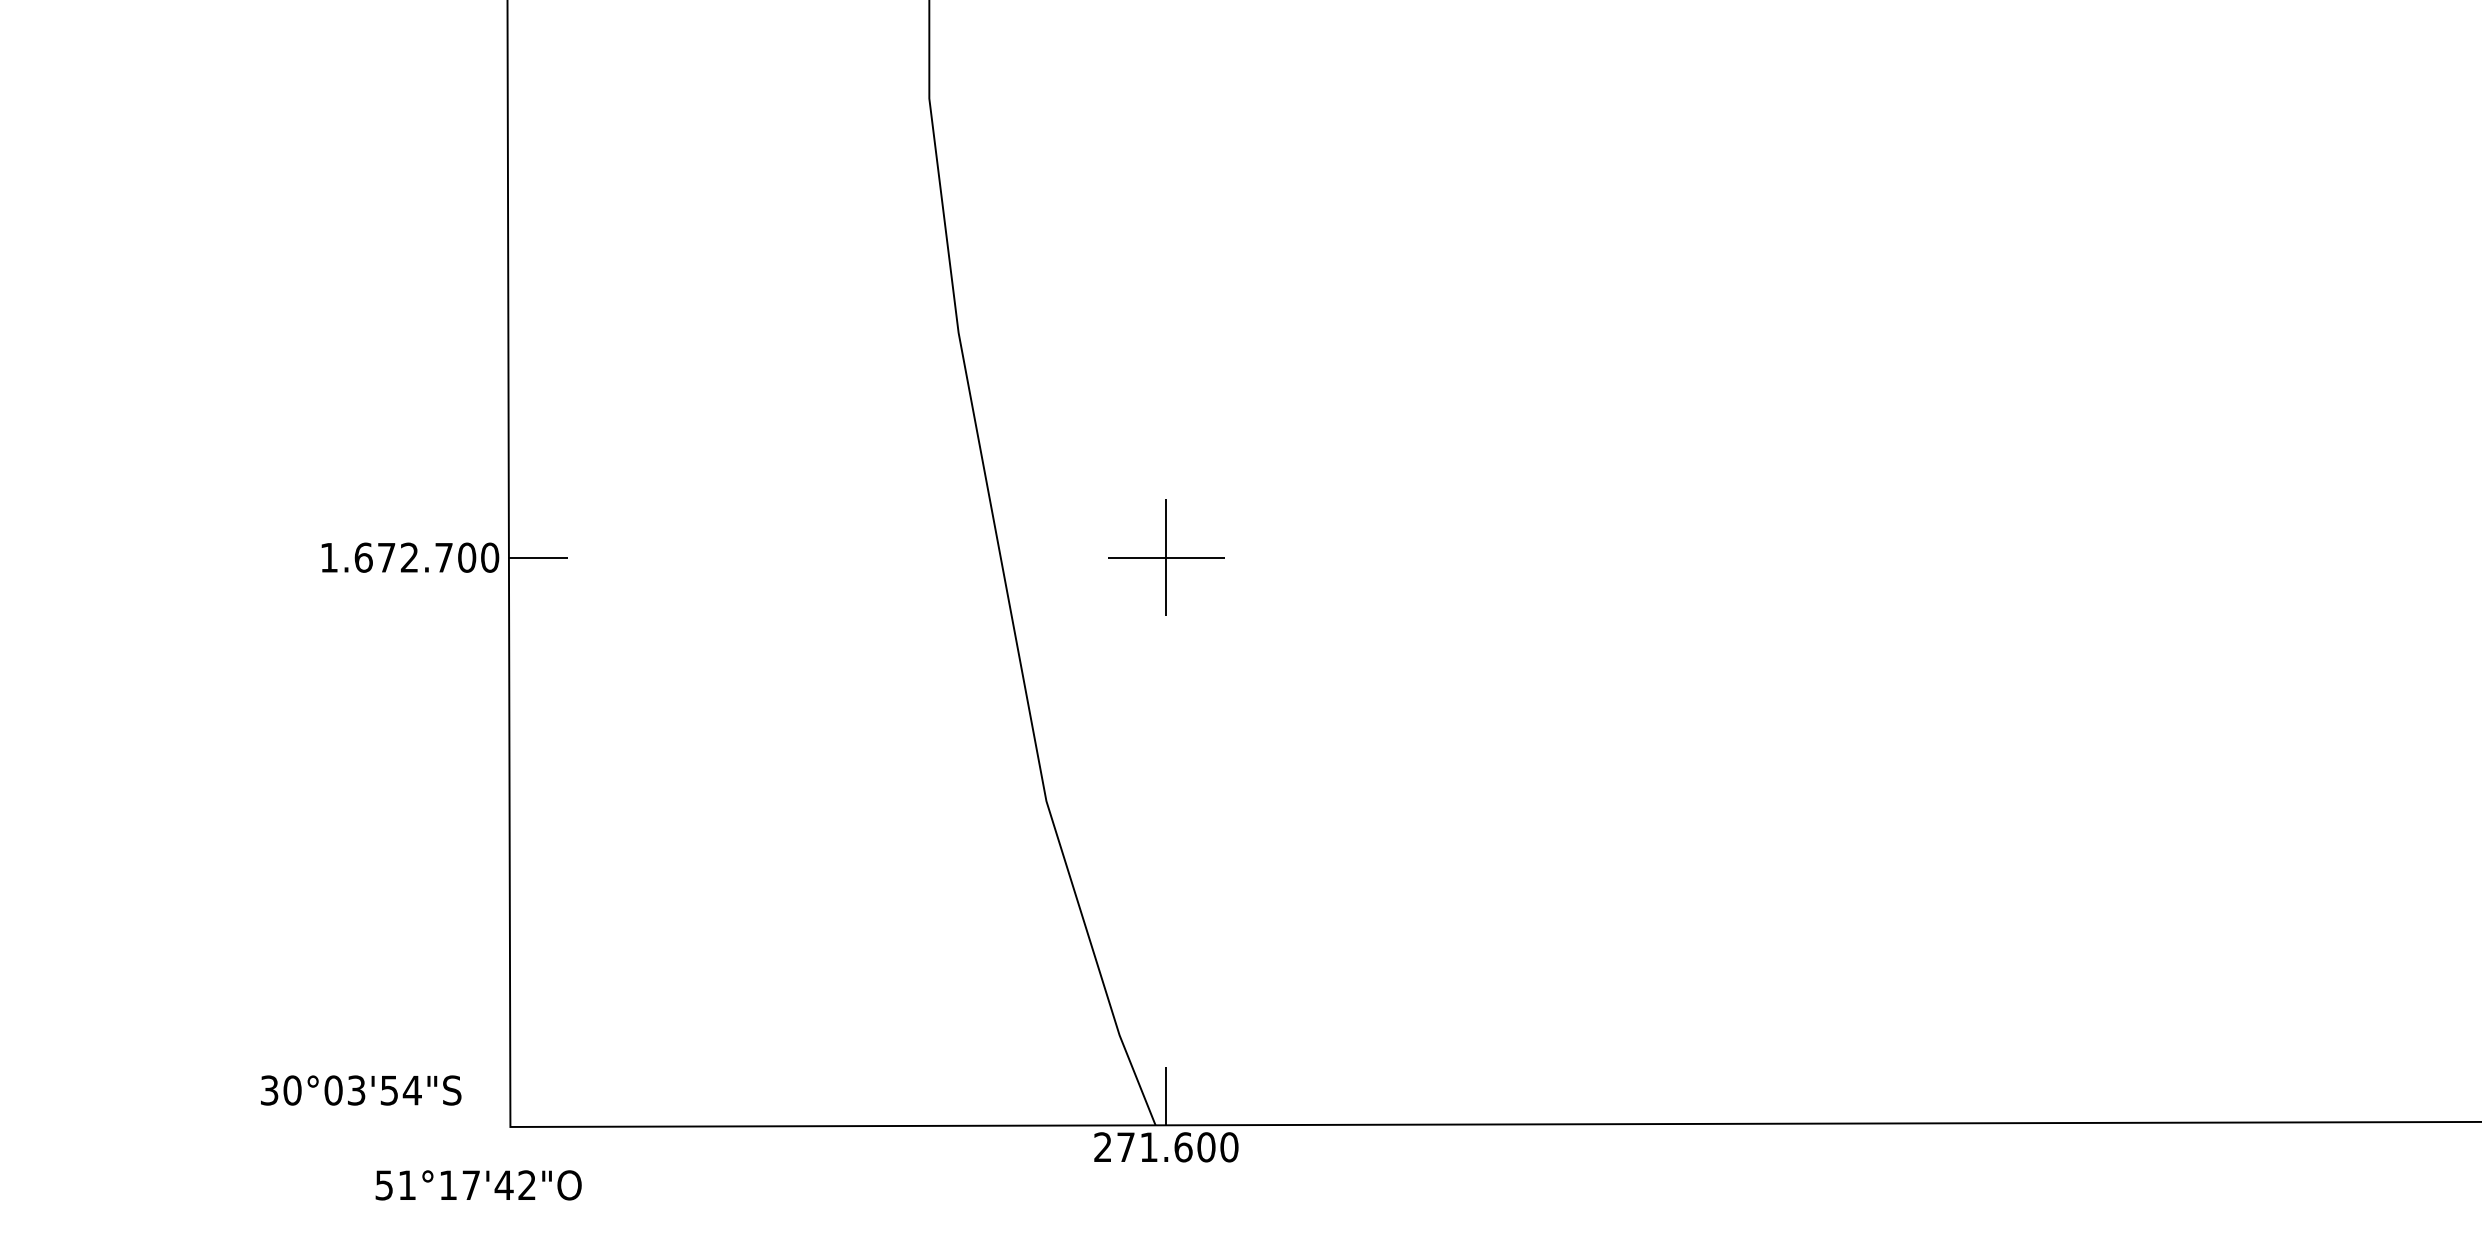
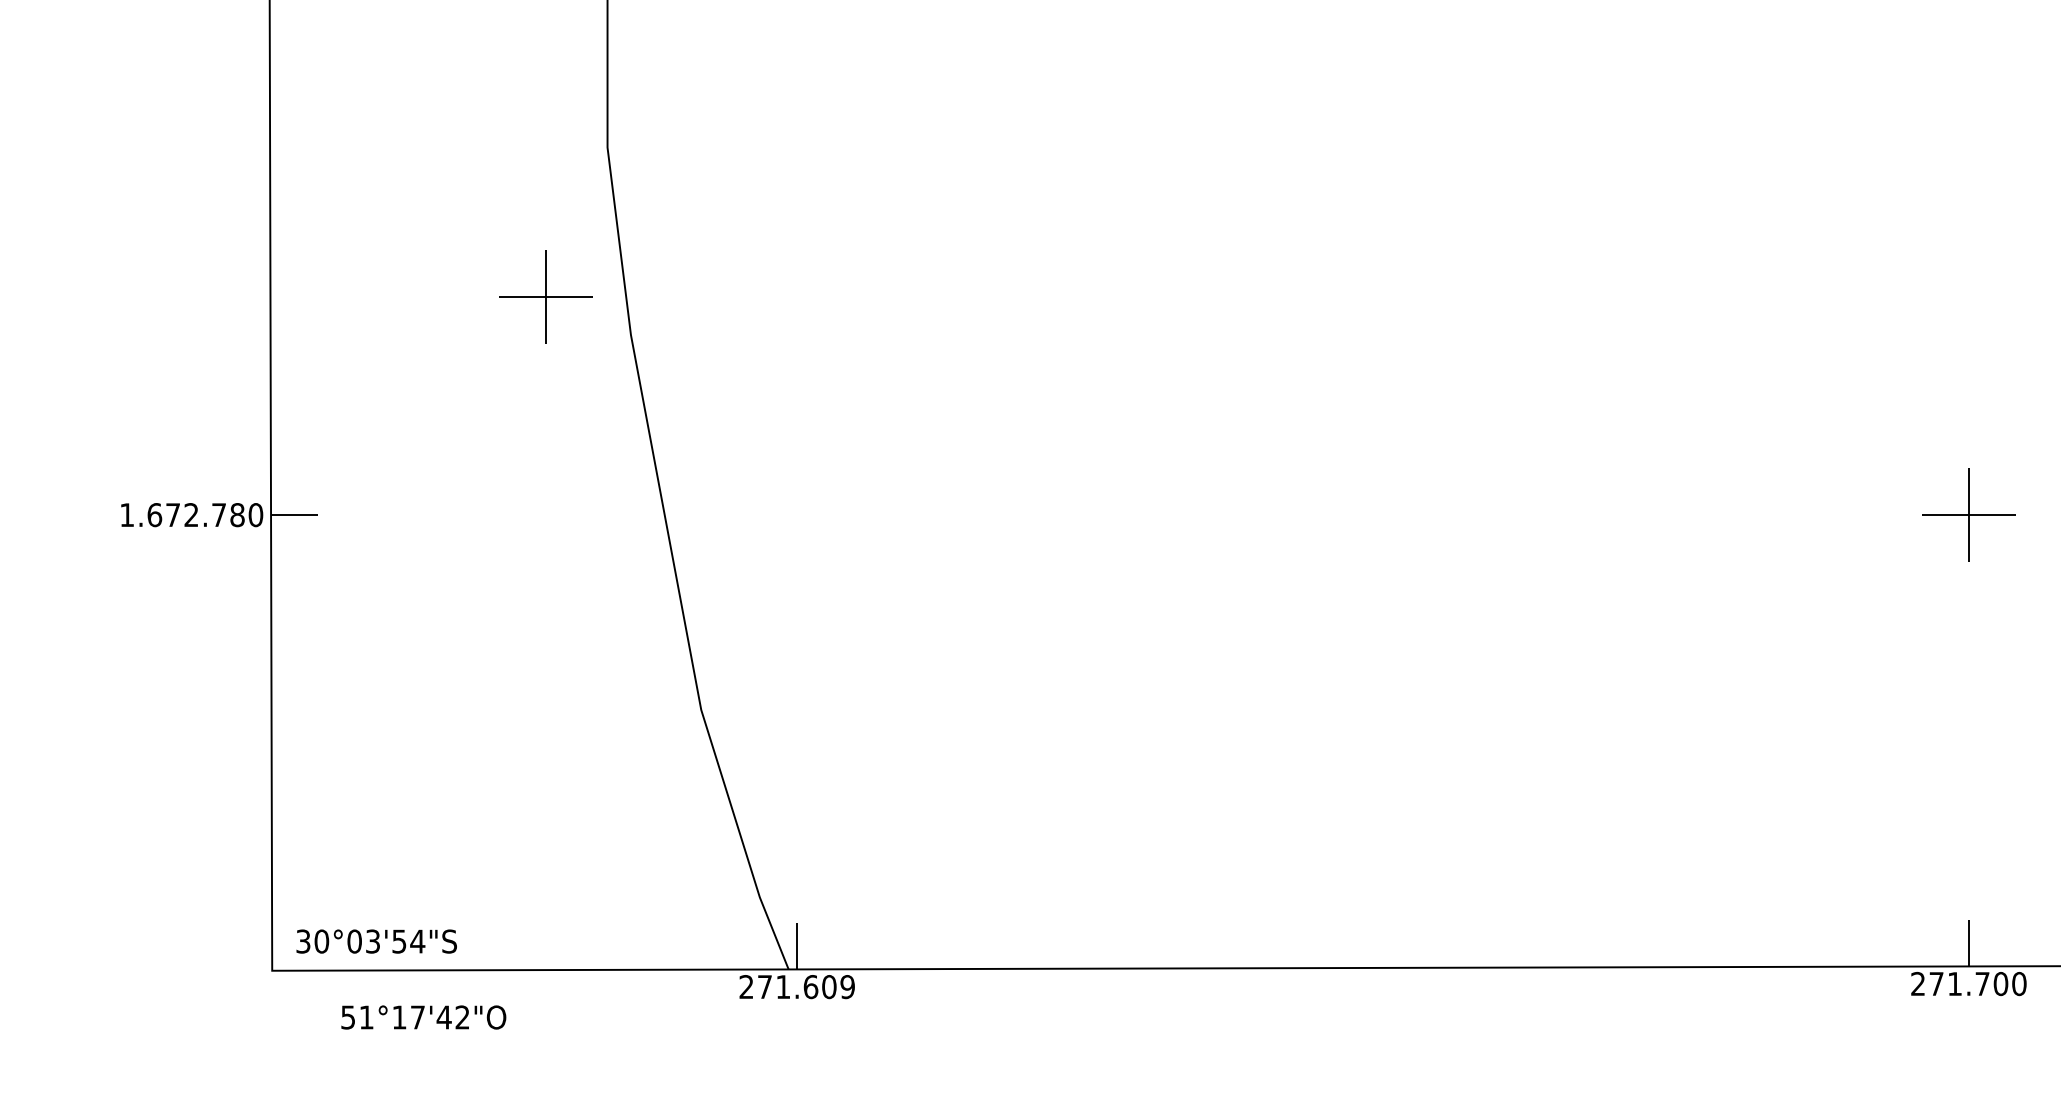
text: (467, 556) -> (237, 514), 1.672.700 -> 1.672.780
part: (1165, 556) -> (545, 296), moved
text: (360, 1090) -> (376, 941), moved
text: (1229, 1147) -> (847, 987), 271.600 -> 271.609
text: (478, 1185) -> (423, 1017), moved

